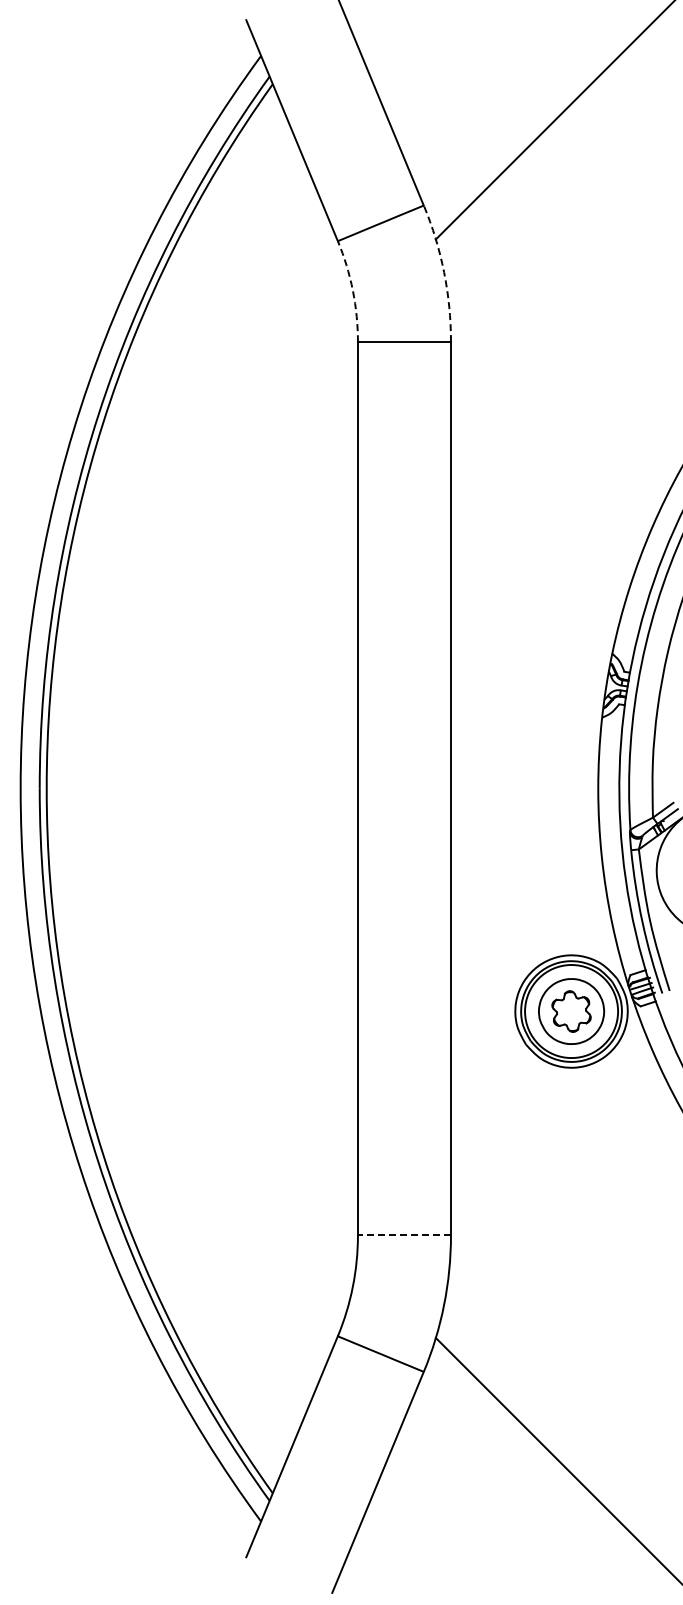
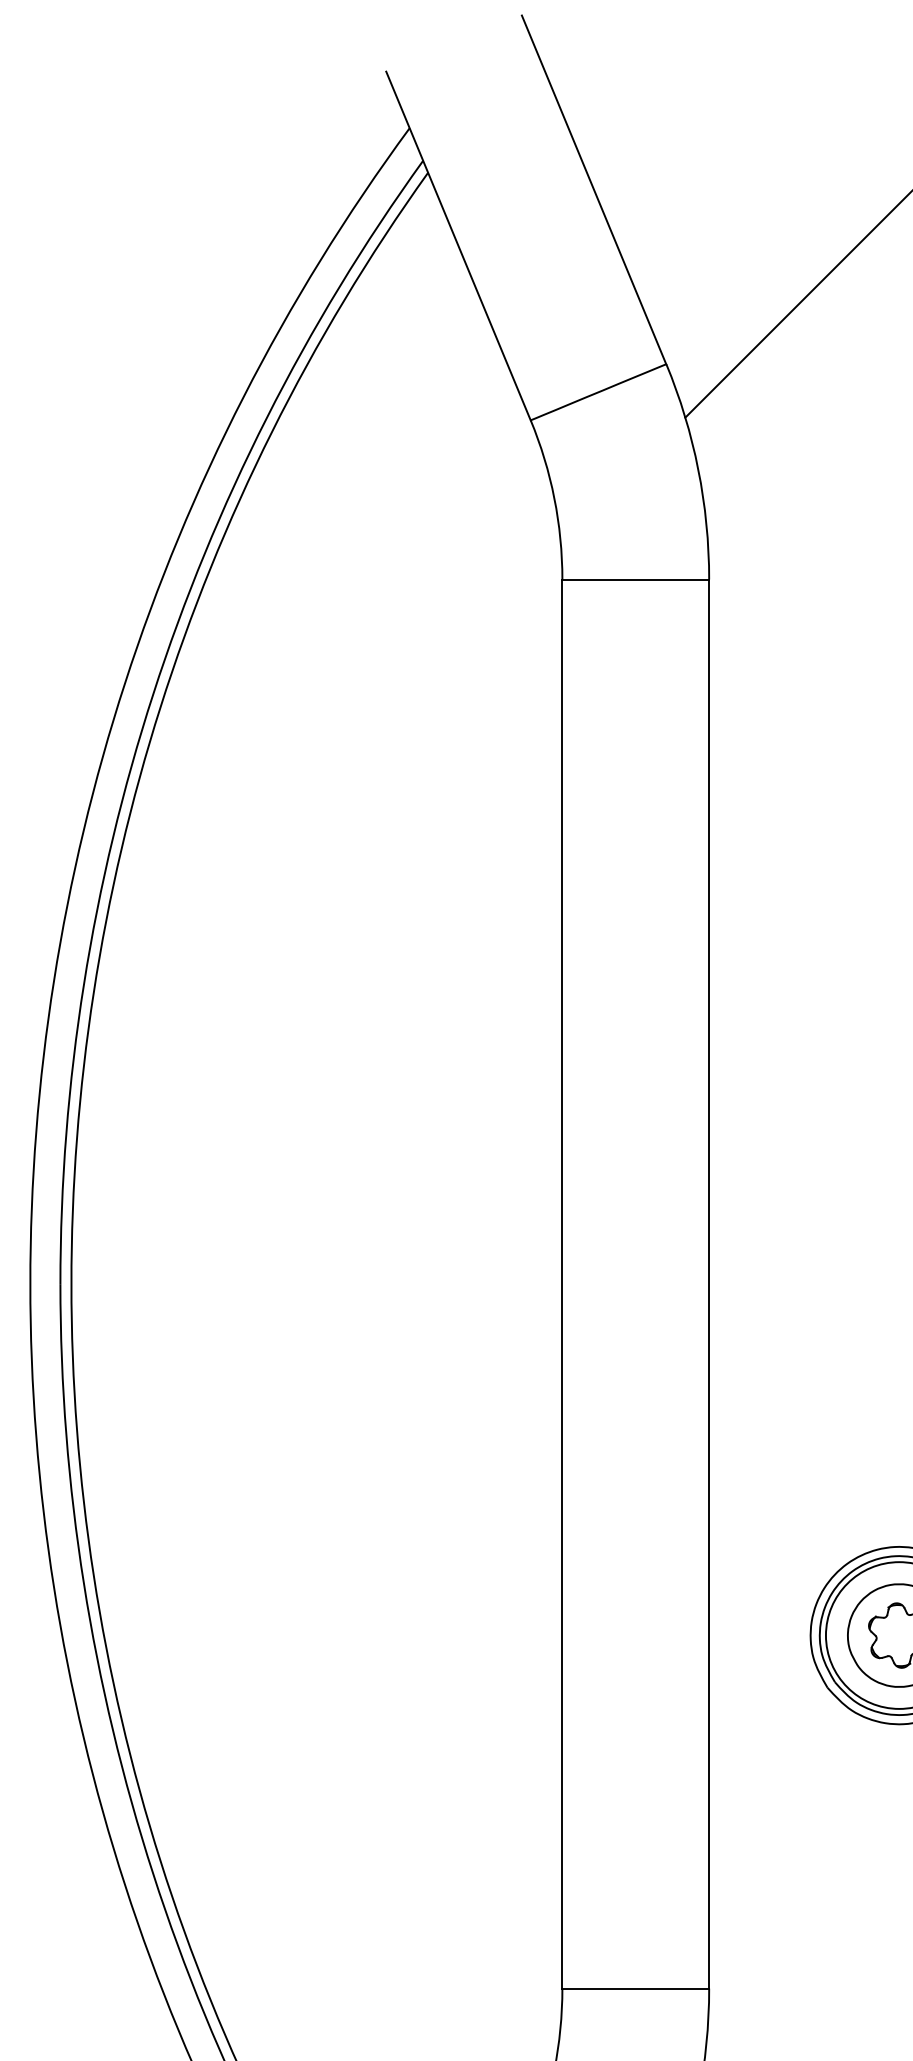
arc: (444, 272) -> (698, 469), dashed -> solid
arc: (352, 290) -> (553, 498), dashed -> solid
line: (404, 1235) -> (635, 1988), dashed -> solid

